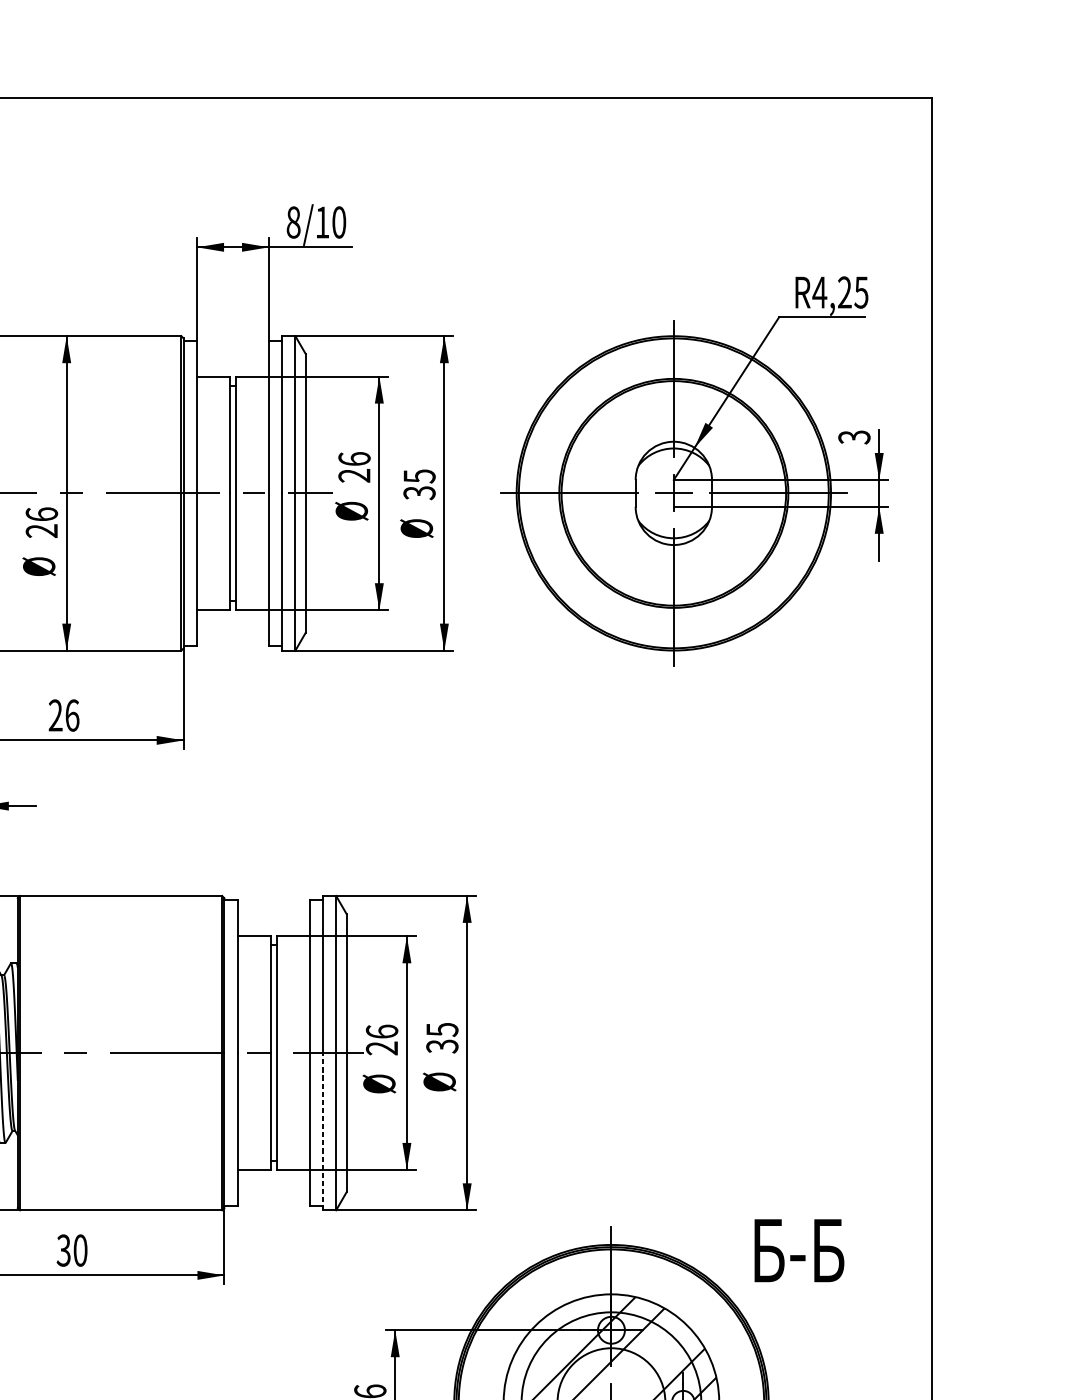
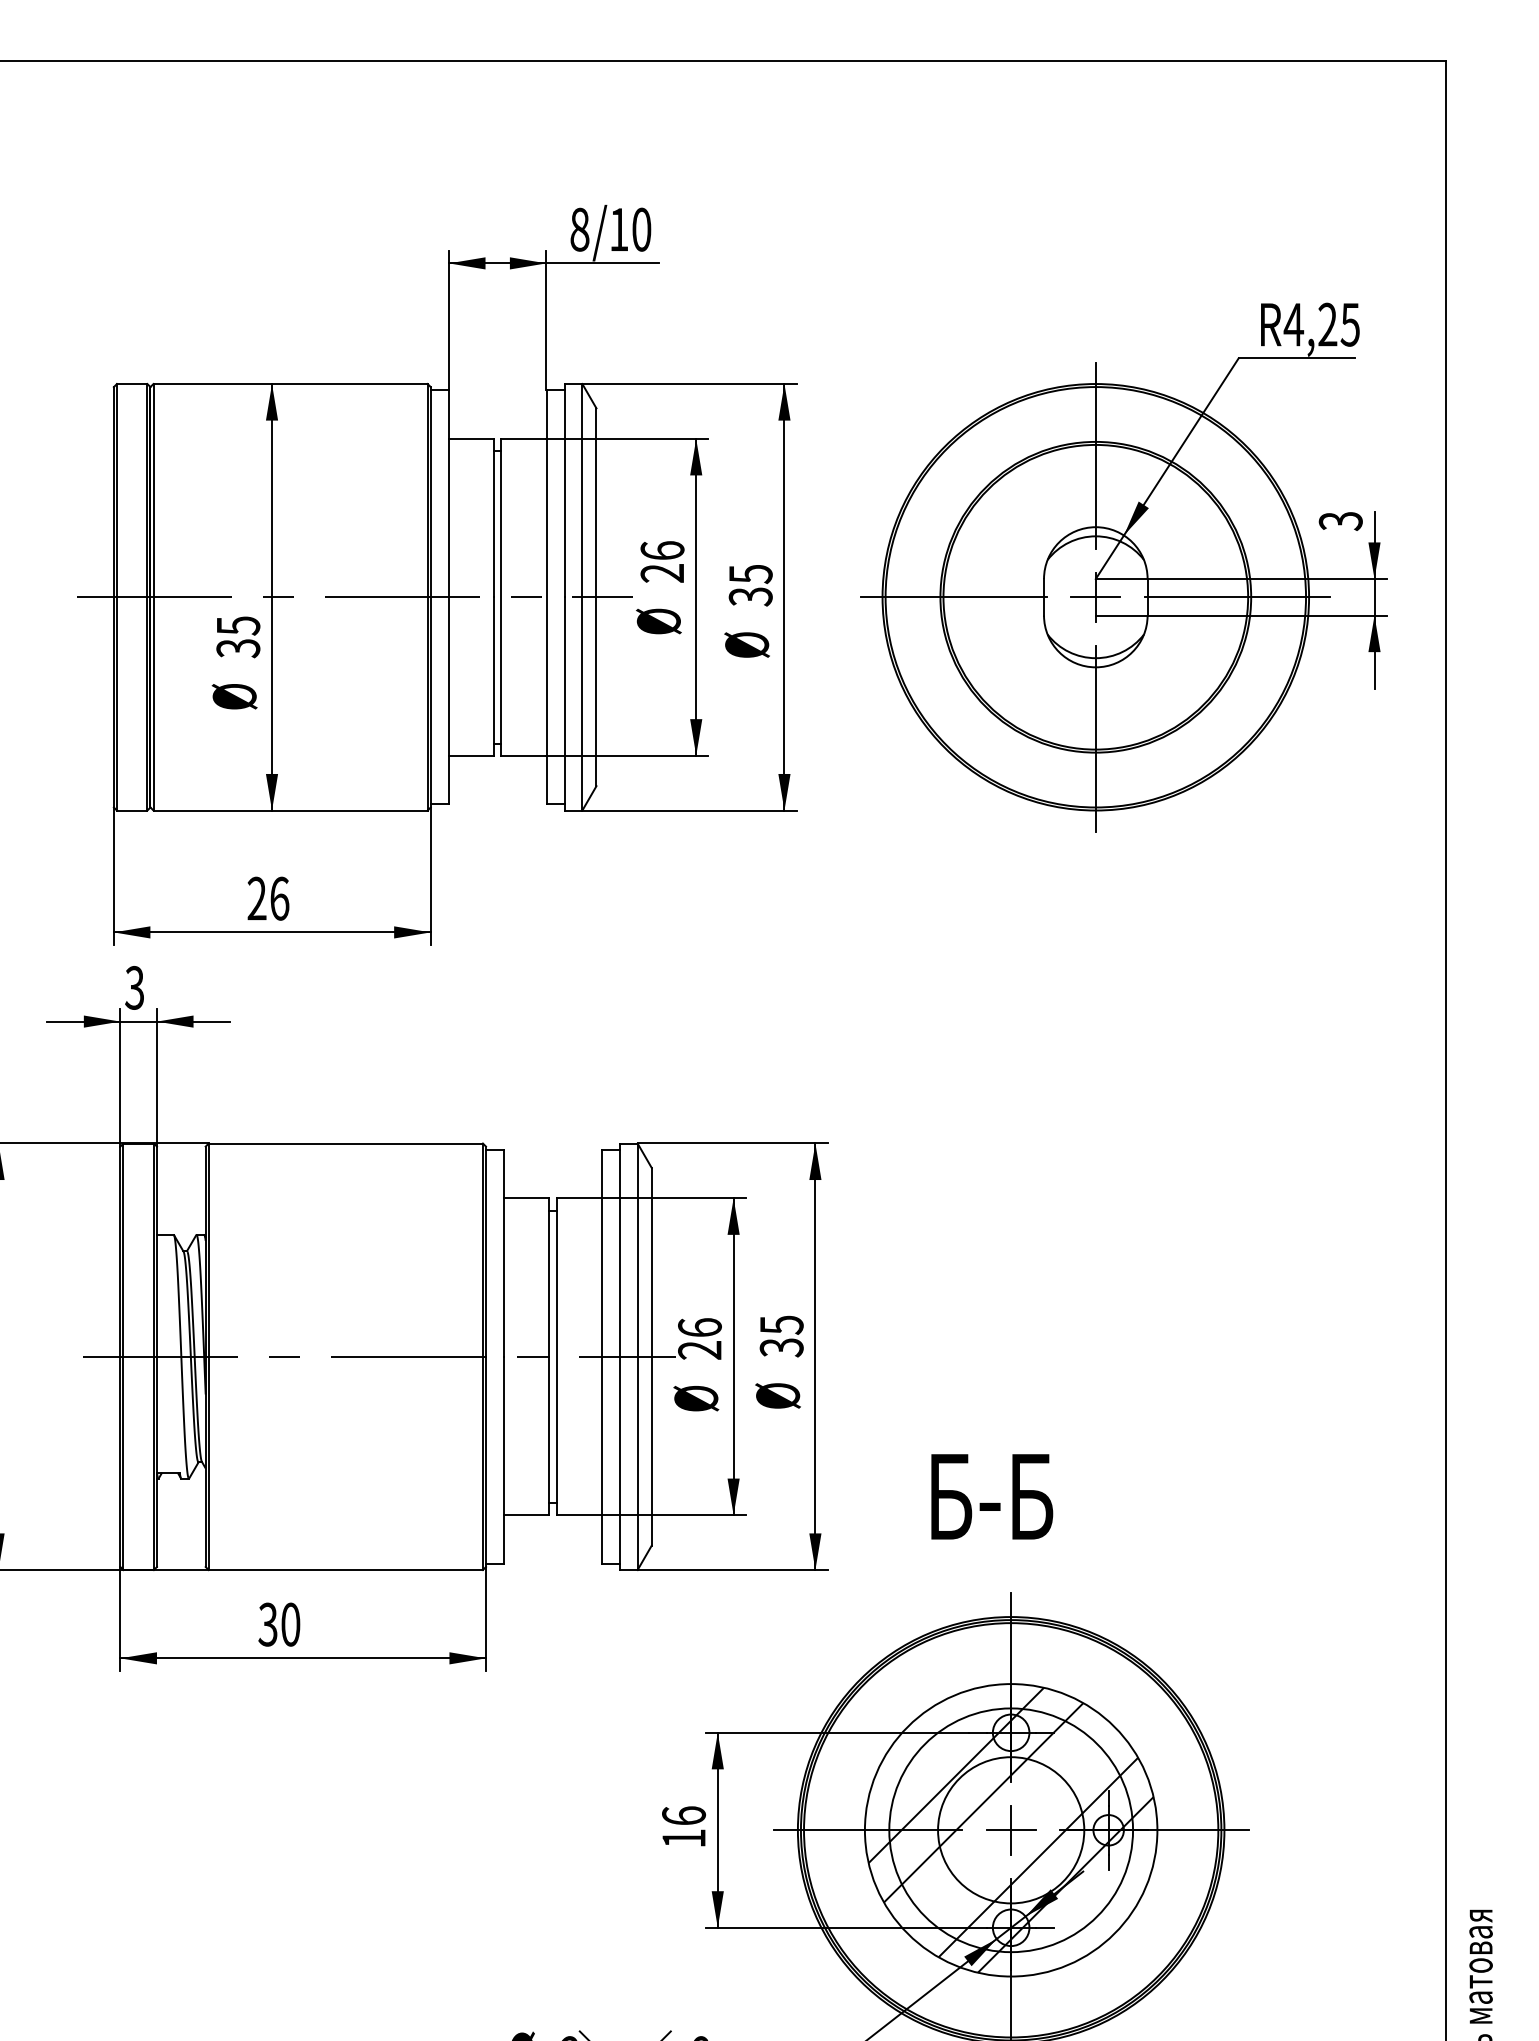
text: (42, 523) -> (238, 637), 26 -> 35
line: (323, 1131) -> (620, 1463), dashed -> solid
text: (799, 1250) -> (992, 1496), moved

